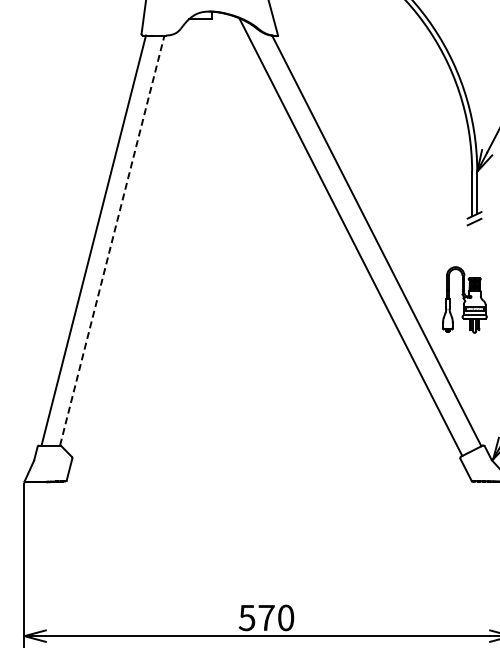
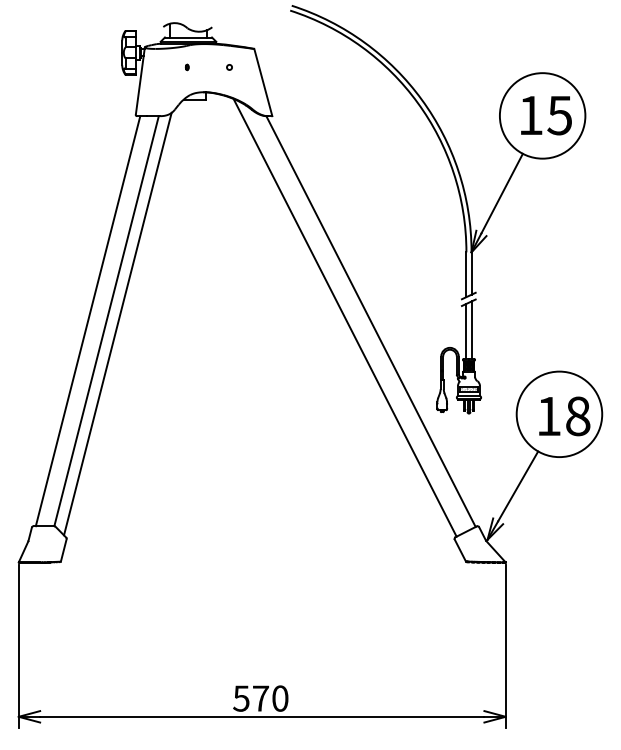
line: (112, 240) -> (106, 321), dashed -> solid
line: (123, 242) -> (117, 323), added
line: (477, 248) -> (471, 329), added
line: (472, 249) -> (466, 330), added

